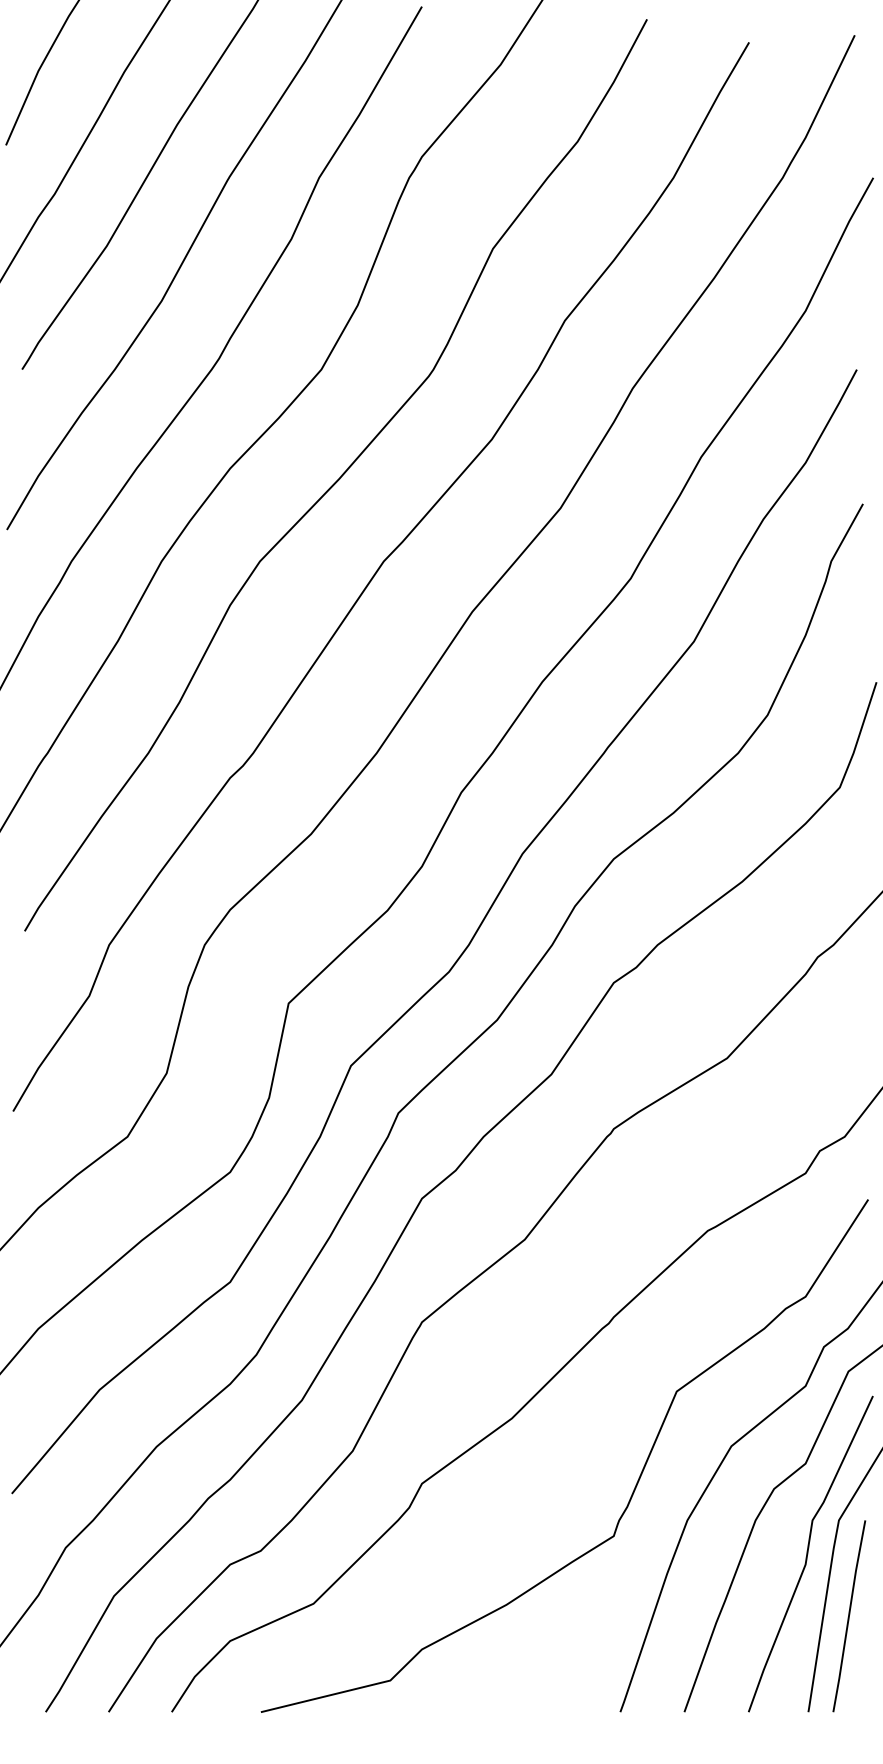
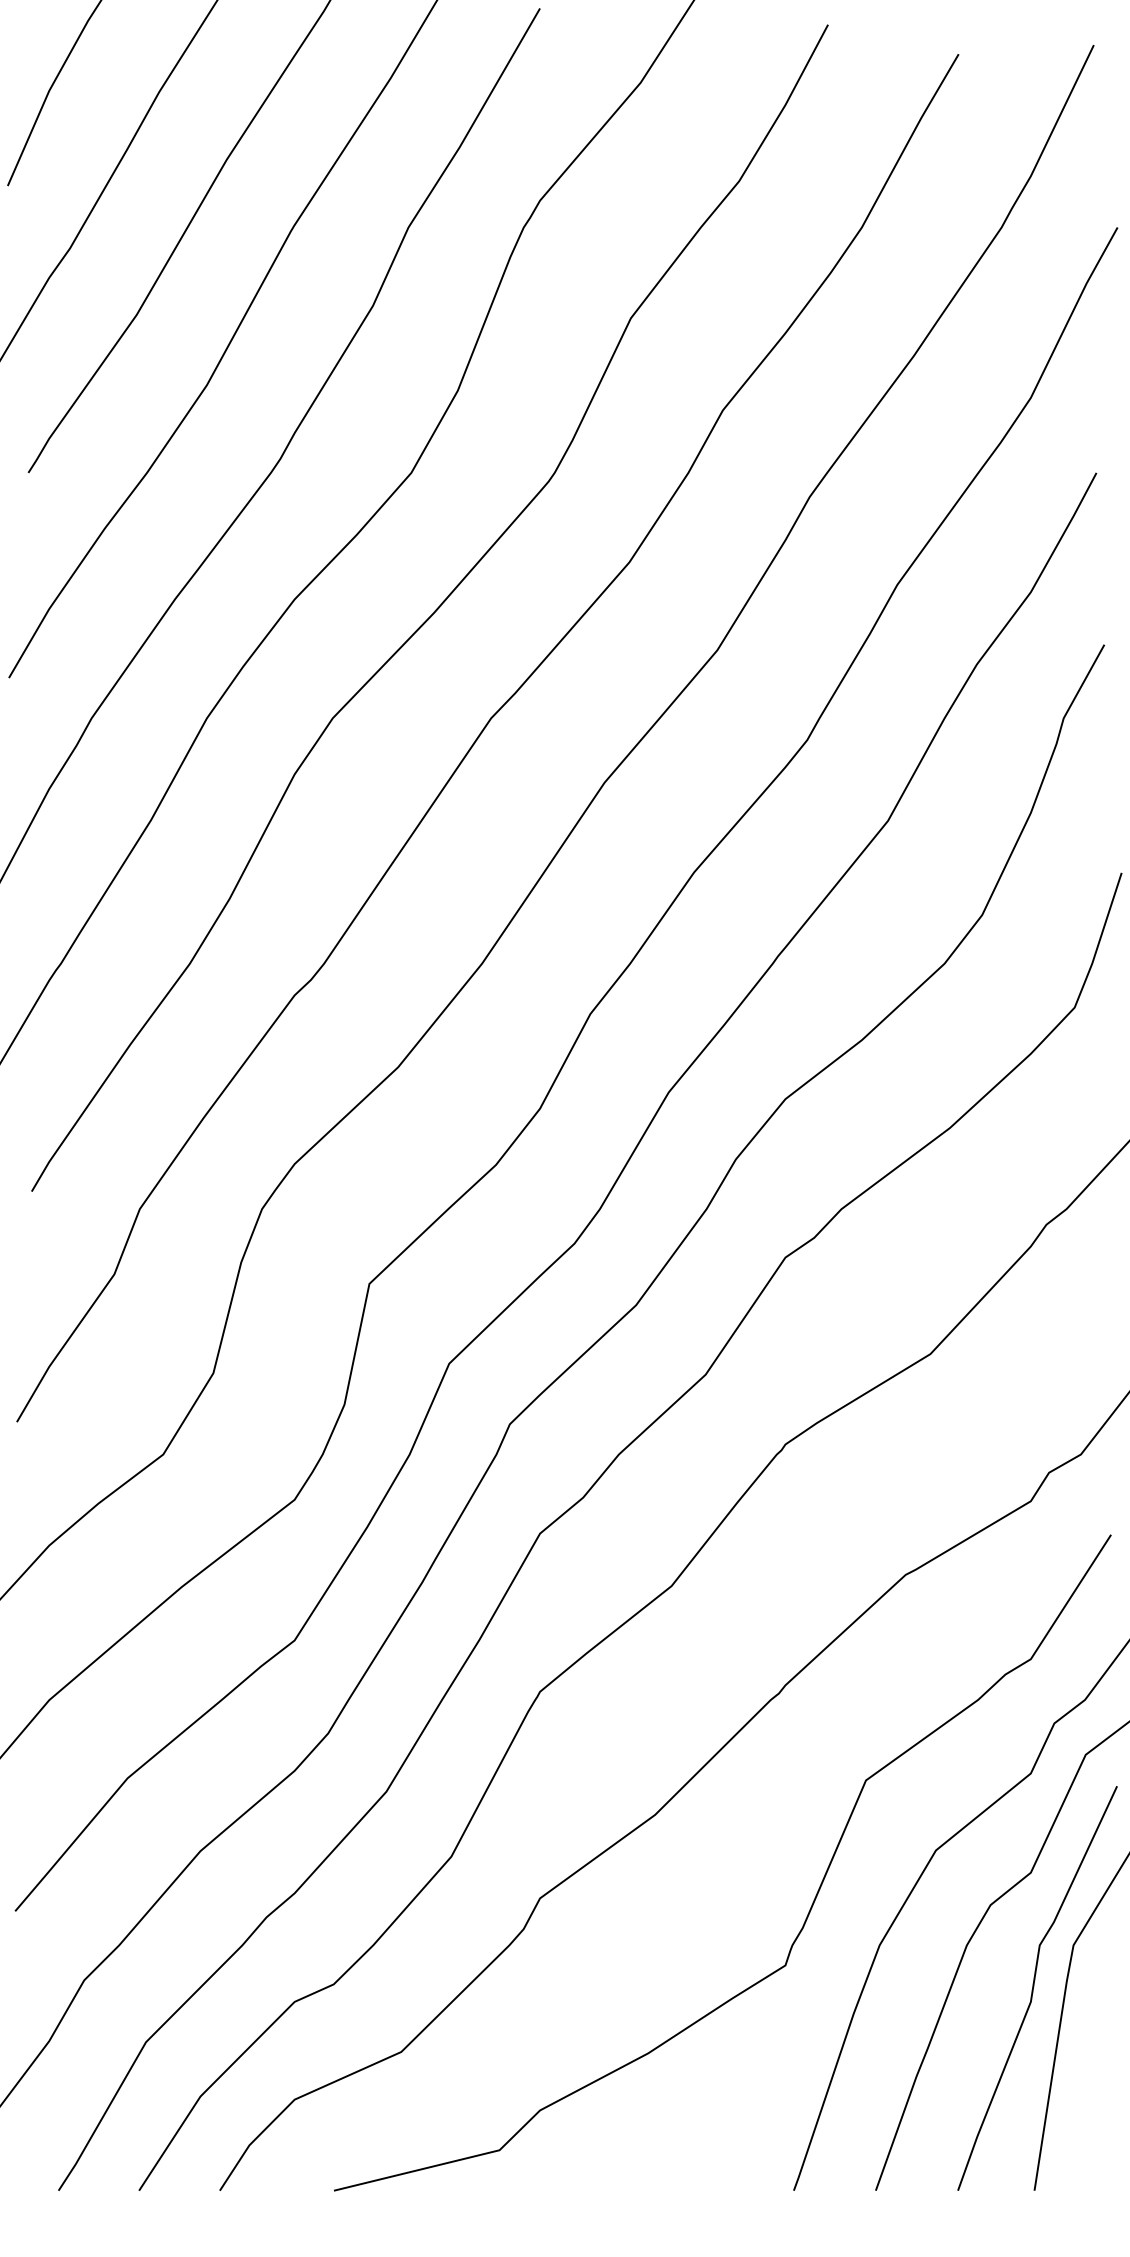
line: (849, 1616) -> (1087, 2068), removed

